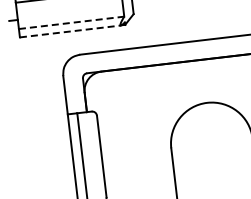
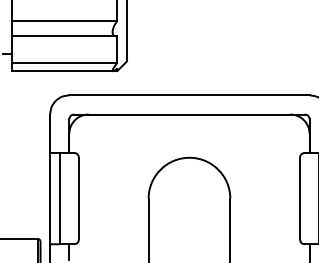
line: (71, 22) -> (64, 62), dashed -> solid
line: (70, 31) -> (62, 71), dashed -> solid

